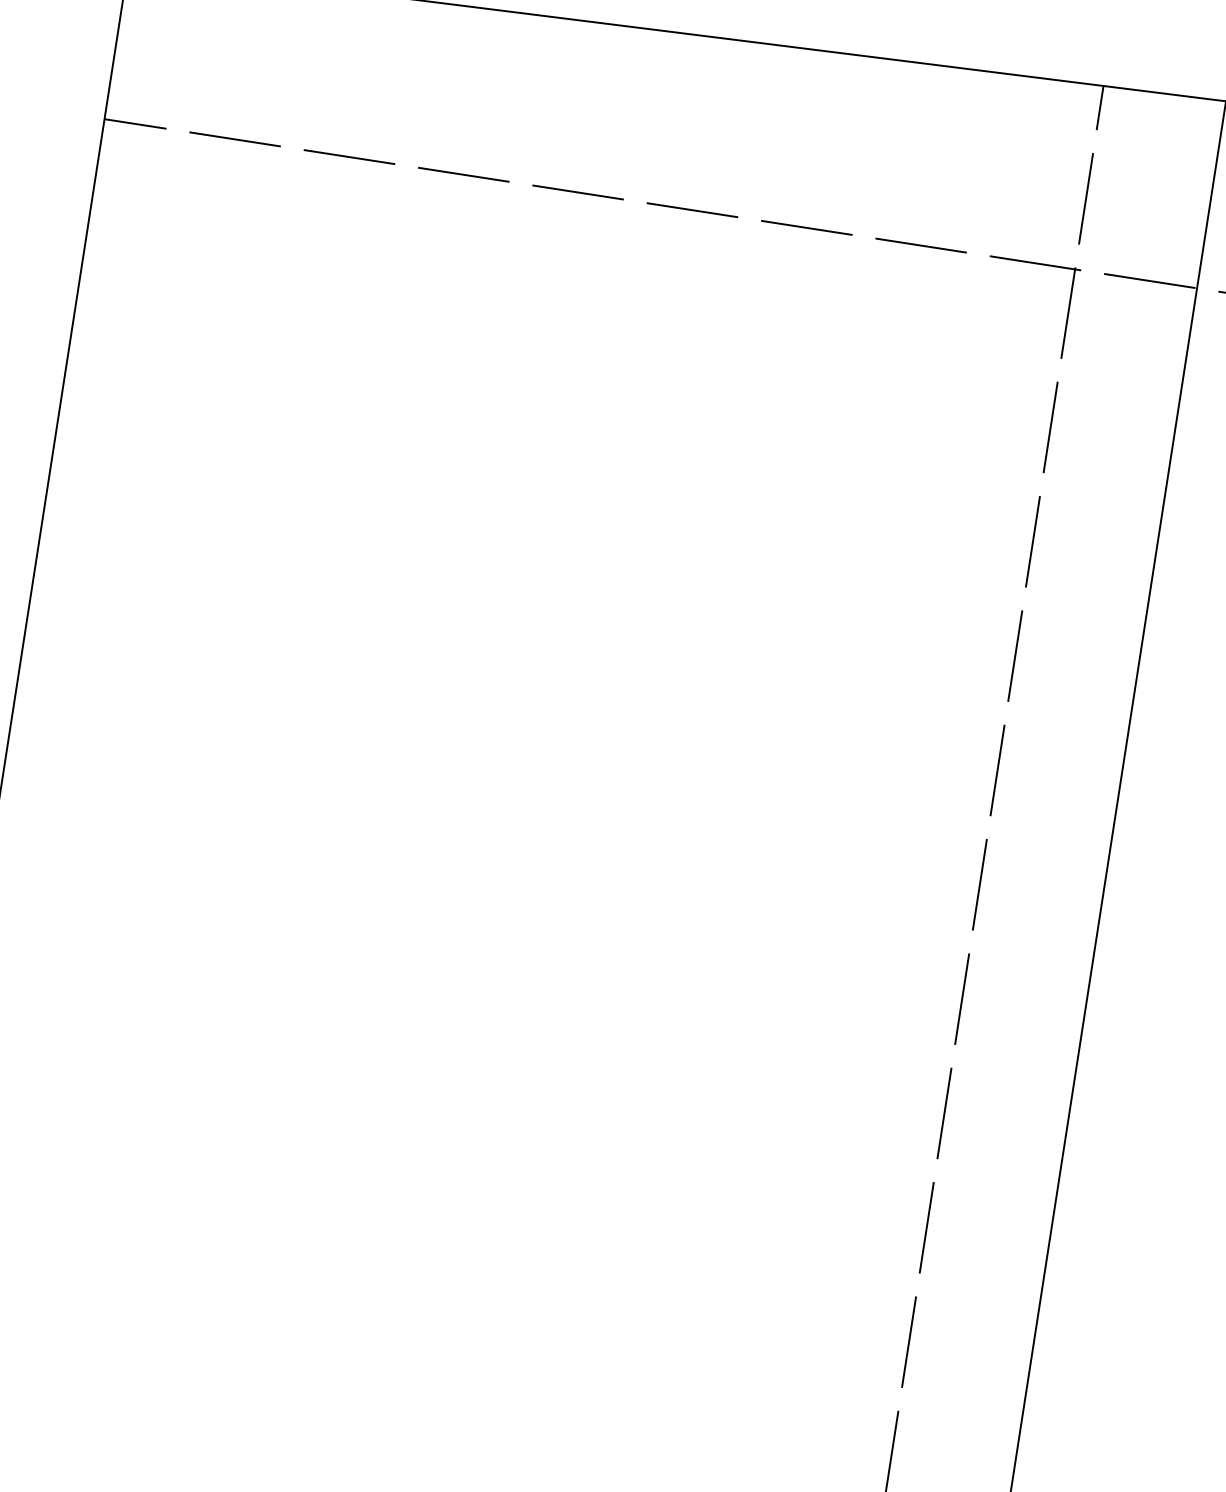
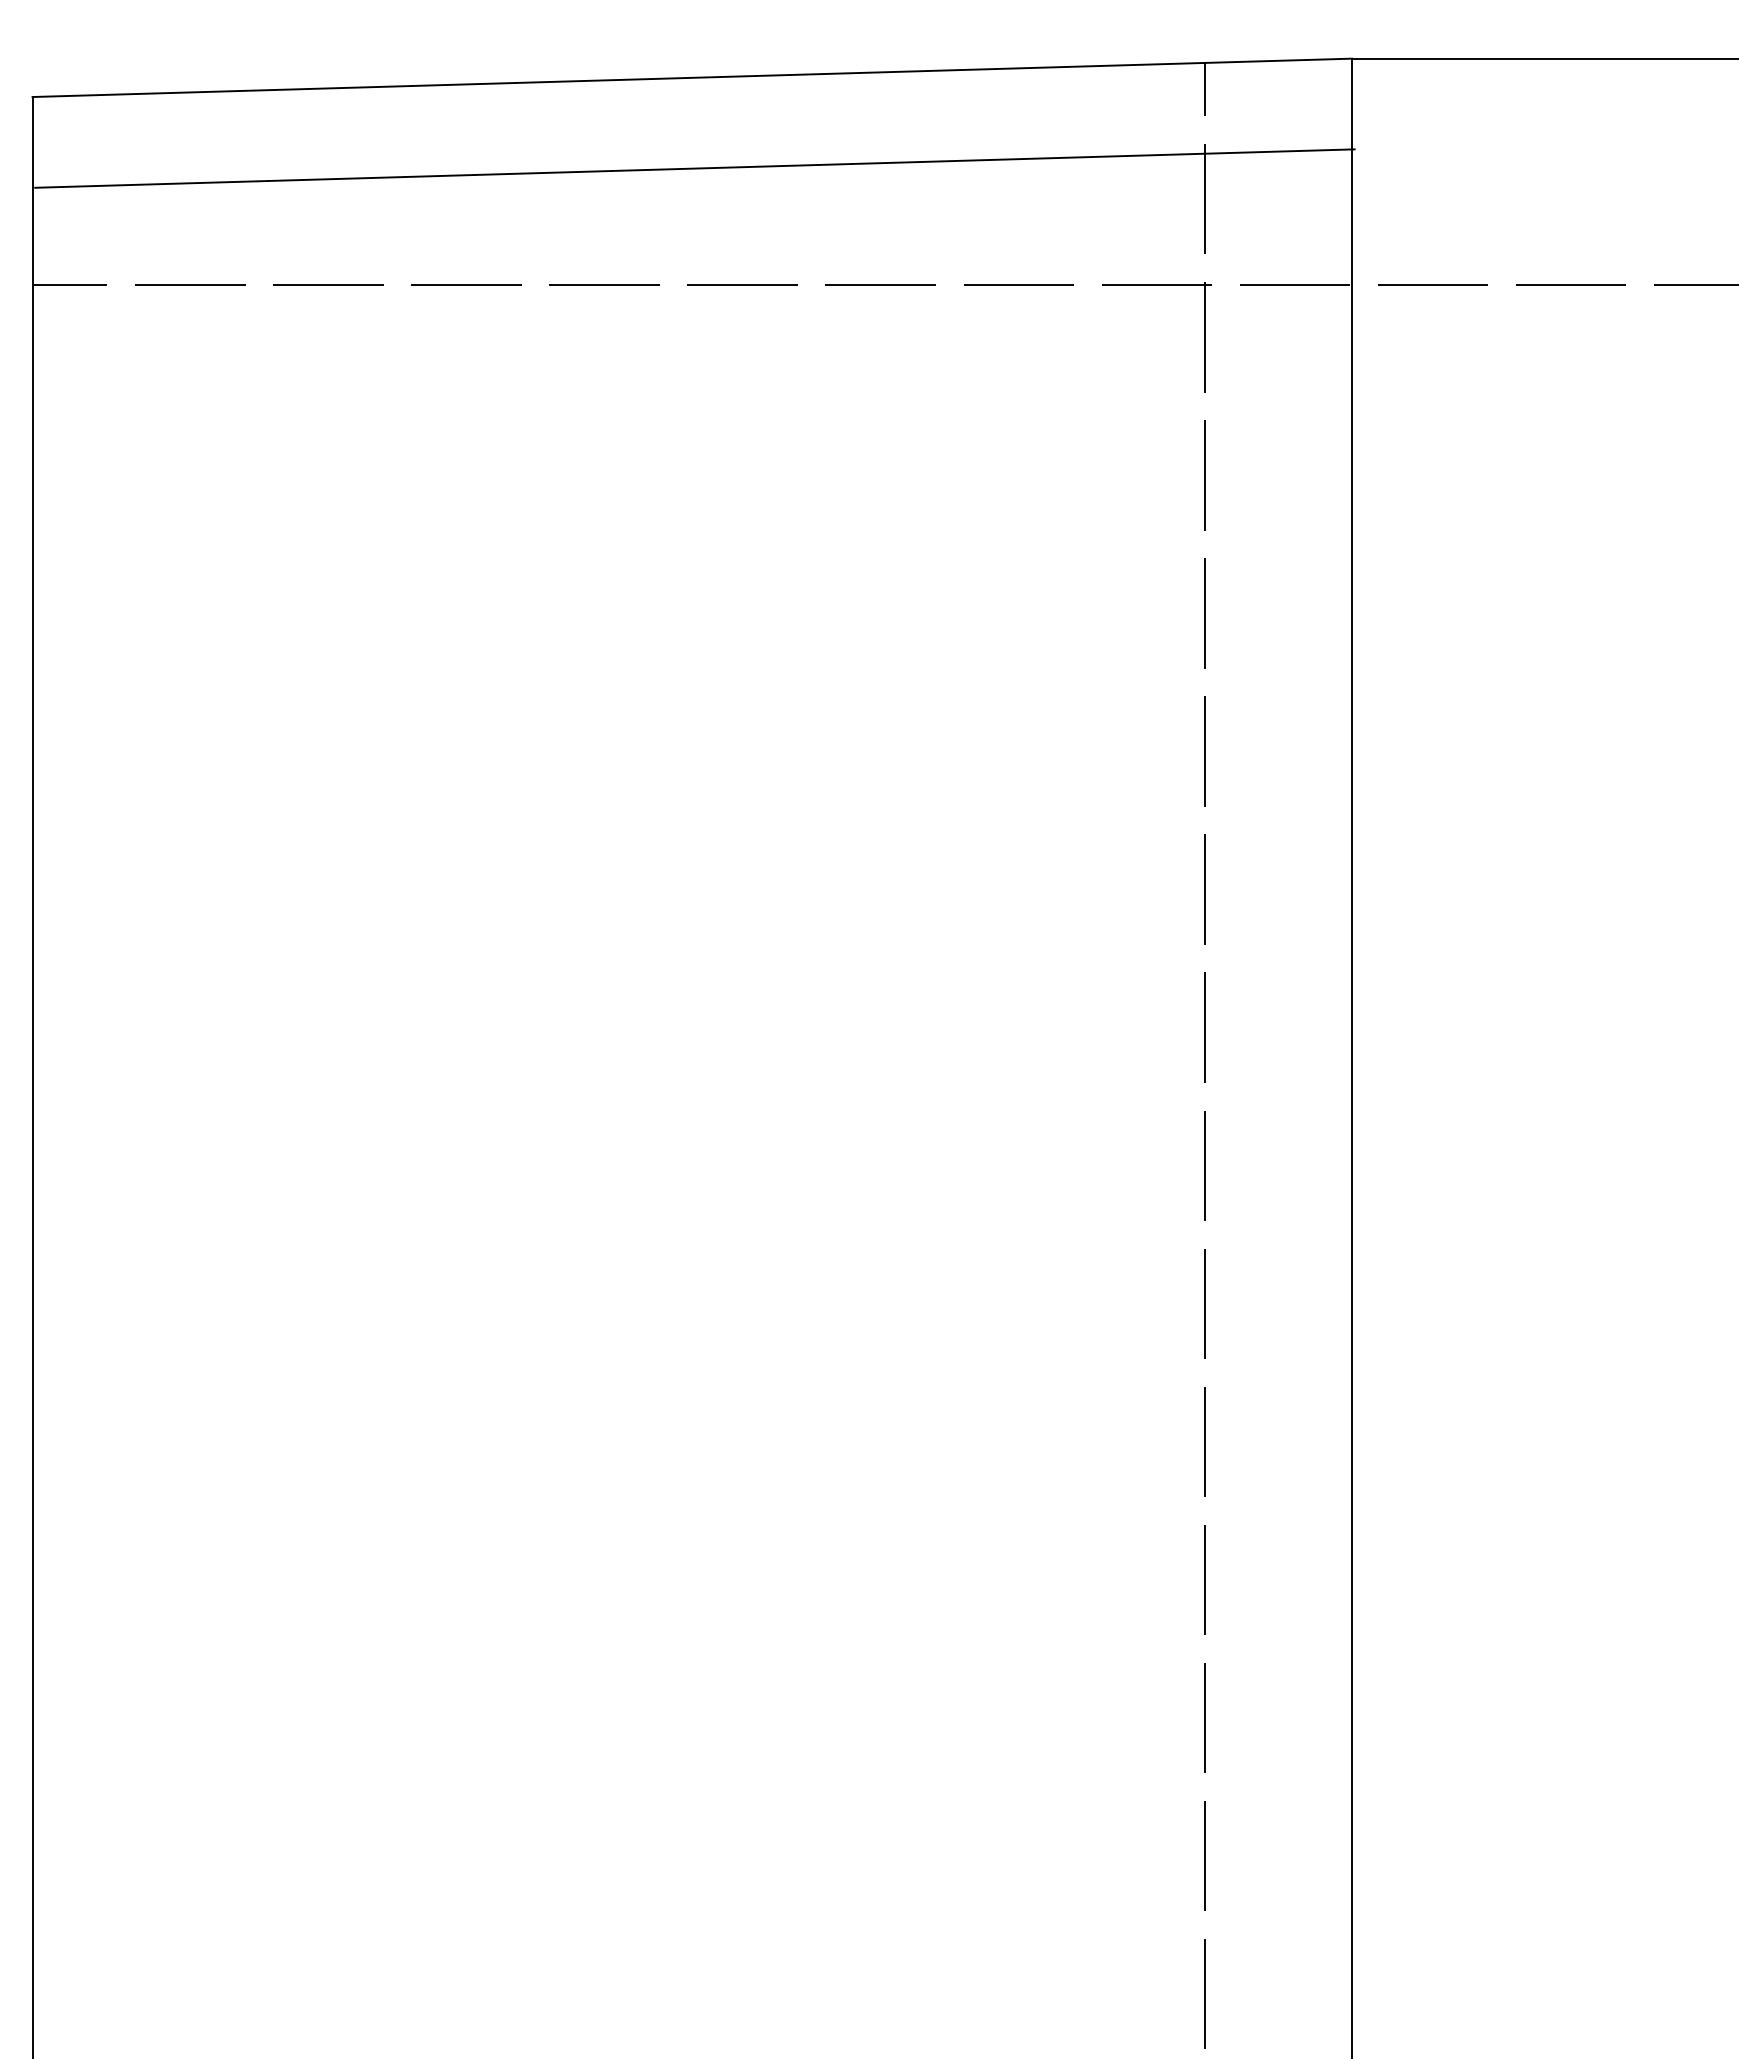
line: (667, 107) -> (694, 168), added

